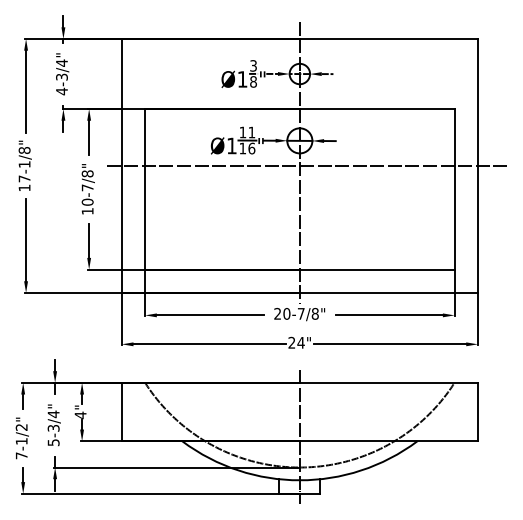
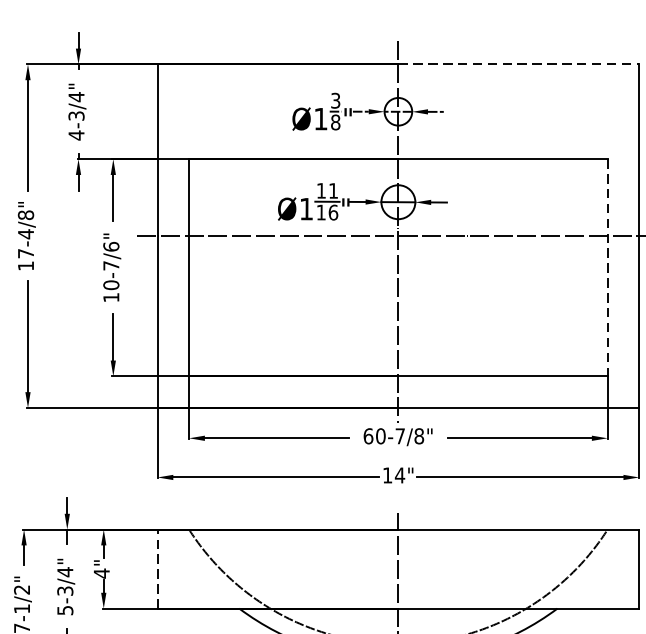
line: (389, 39) -> (519, 65), solid -> dashed
text: (24, 164) -> (25, 234), 17-1/8" -> 17-4/8"
text: (87, 173) -> (111, 246), 10-7/8" -> 10-7/6"
line: (454, 189) -> (607, 267), solid -> dashed
text: (277, 313) -> (368, 435), 20-7/8" -> 60-7/8"
text: (291, 342) -> (387, 474), 24" -> 14"
line: (121, 411) -> (157, 568), solid -> dashed

